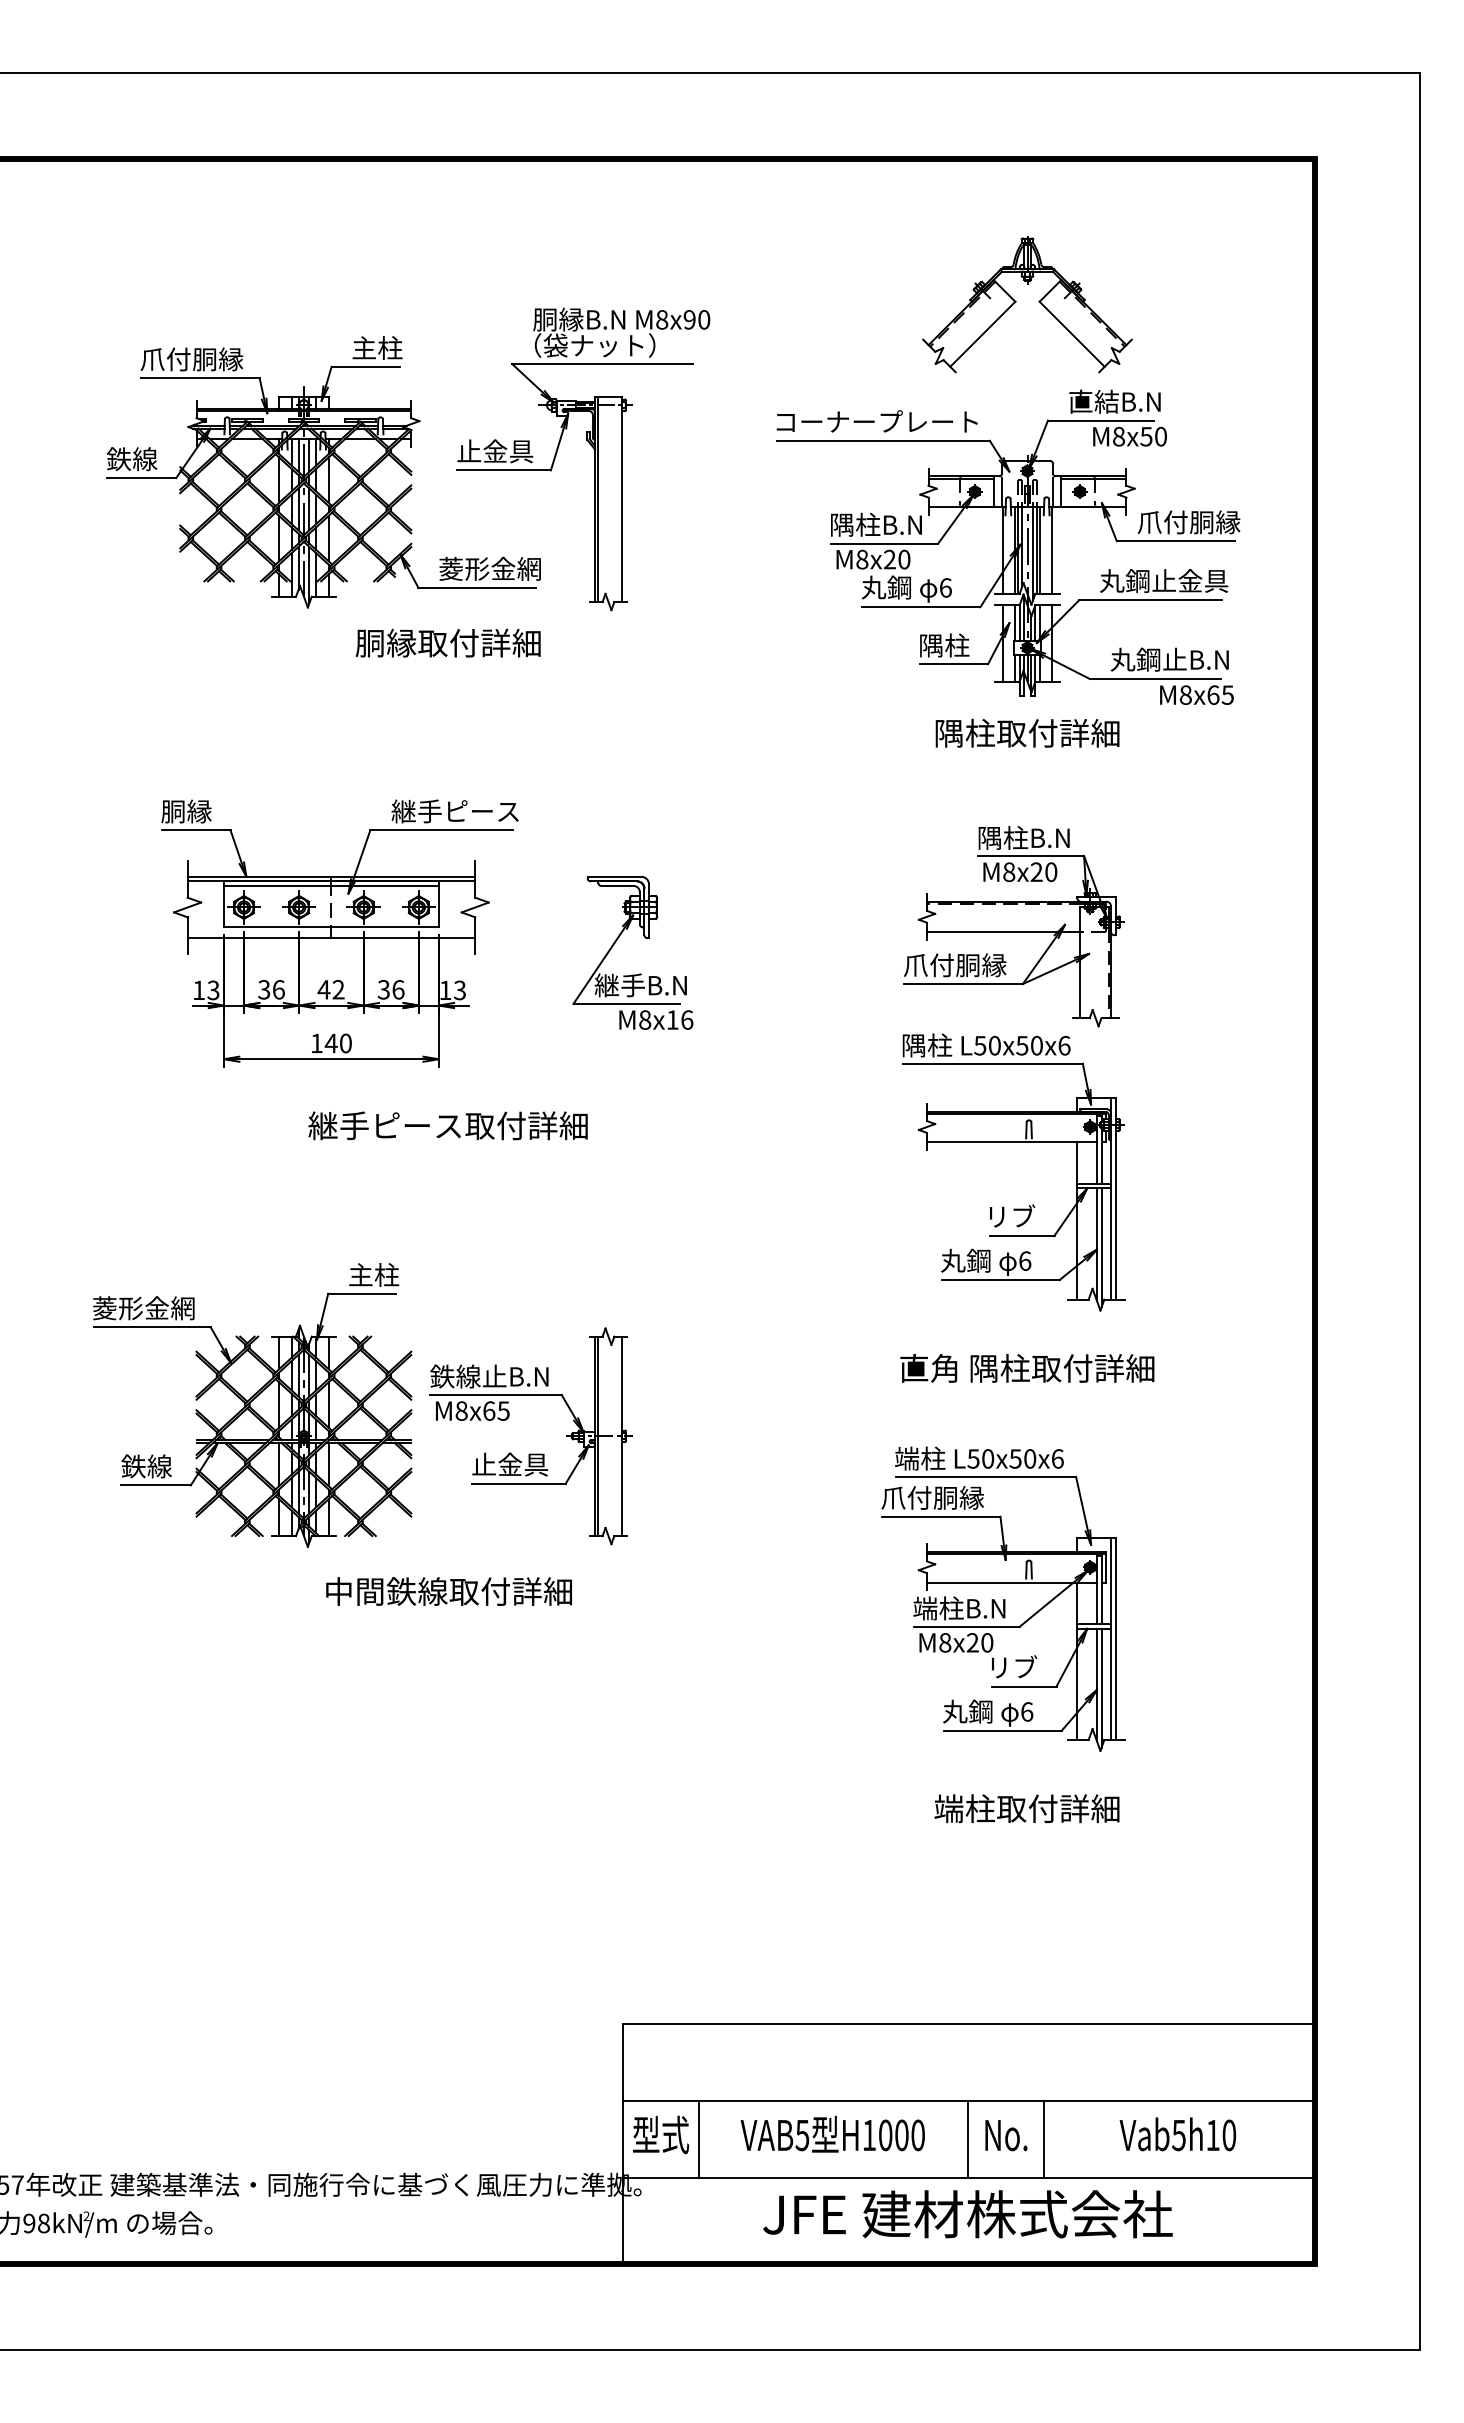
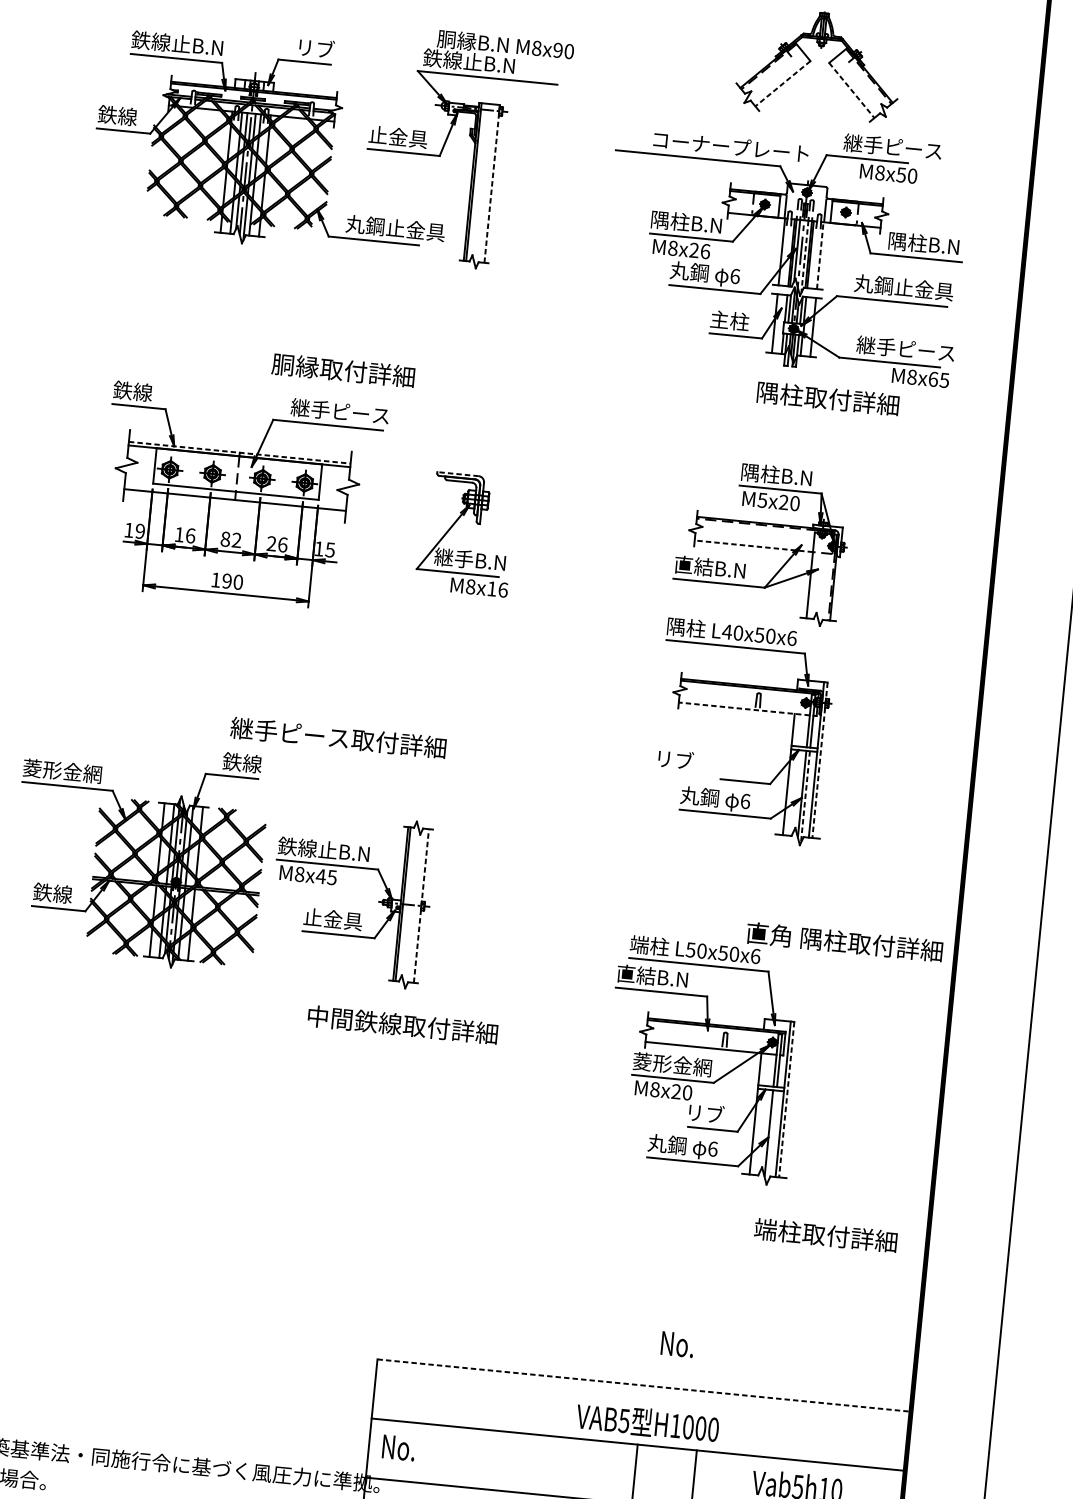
line: (982, 334) -> (782, 83), solid -> dashed
line: (1072, 334) -> (852, 90), solid -> dashed
text: (586, 345) -> (476, 62), （袋ナット） -> 鉄線止B.N
text: (377, 347) -> (315, 48), 主柱 -> リブ
text: (199, 359) -> (177, 43), 爪付胴縁 -> 鉄線止B.N
text: (1131, 401) -> (892, 146), 直結B.N -> 継手ピース
text: (876, 421) -> (730, 146), moved
line: (621, 499) -> (491, 183), solid -> dashed
text: (1188, 522) -> (927, 244), 爪付胴縁 -> 隅柱B.N
line: (1052, 550) -> (820, 255), solid -> dashed
line: (1032, 553) -> (804, 256), solid -> dashed
text: (904, 559) -> (705, 251), M8x20 -> M8x26
text: (503, 568) -> (395, 228), 菱形金網 -> 丸鋼止金具
text: (447, 642) -> (342, 369), moved
text: (930, 645) -> (719, 319), 隅柱 -> 主柱
text: (1173, 659) -> (905, 348), 丸鋼止B.N -> 継手ピース
text: (1027, 732) -> (828, 398), moved
text: (186, 811) -> (132, 391), 胴縁 -> 鉄線
text: (1009, 871) -> (762, 499), M8x20 -> M5x20
line: (331, 876) -> (239, 452), solid -> dashed
line: (614, 876) -> (458, 473), solid -> dashed
line: (331, 886) -> (239, 460), removed
line: (1003, 932) -> (753, 546), solid -> dashed
text: (955, 965) -> (714, 568), 爪付胴縁 -> 直結B.N
text: (264, 989) -> (179, 534), 36 -> 16
text: (323, 989) -> (225, 539), 42 -> 82
text: (383, 989) -> (271, 543), 36 -> 26
text: (459, 989) -> (329, 549), 13 -> 15
text: (213, 990) -> (140, 531), 13 -> 19
text: (330, 1043) -> (226, 581), 140 -> 190
text: (979, 1045) -> (726, 631), L50x50x6 -> L40x50x6
text: (447, 1125) -> (337, 737), moved
line: (1012, 1142) -> (744, 709), solid -> dashed
line: (1115, 1198) -> (819, 760), solid -> dashed
text: (1012, 1215) -> (676, 759), moved
line: (1101, 1248) -> (805, 797), solid -> dashed
text: (373, 1274) -> (242, 762), 主柱 -> 鉄線
text: (1027, 1368) -> (844, 942), moved
text: (488, 1410) -> (320, 876), M8x65 -> M8x45
line: (621, 1436) -> (421, 906), solid -> dashed
text: (932, 1497) -> (656, 976), 爪付胴縁 -> 直結B.N
text: (448, 1591) -> (402, 1024), moved
text: (964, 1608) -> (672, 1064), 端柱B.N -> 菱形金網
line: (1115, 1639) -> (786, 1099), solid -> dashed
line: (1101, 1687) -> (772, 1135), removed
text: (1026, 1808) -> (825, 1235), moved
line: (968, 2024) -> (644, 1385), solid -> dashed
text: (832, 2133) -> (647, 1421), moved
text: (661, 2134) -> (399, 1447), 型式 -> No.
text: (1006, 2135) -> (677, 1344), moved
line: (699, 2139) -> (428, 1453), removed

